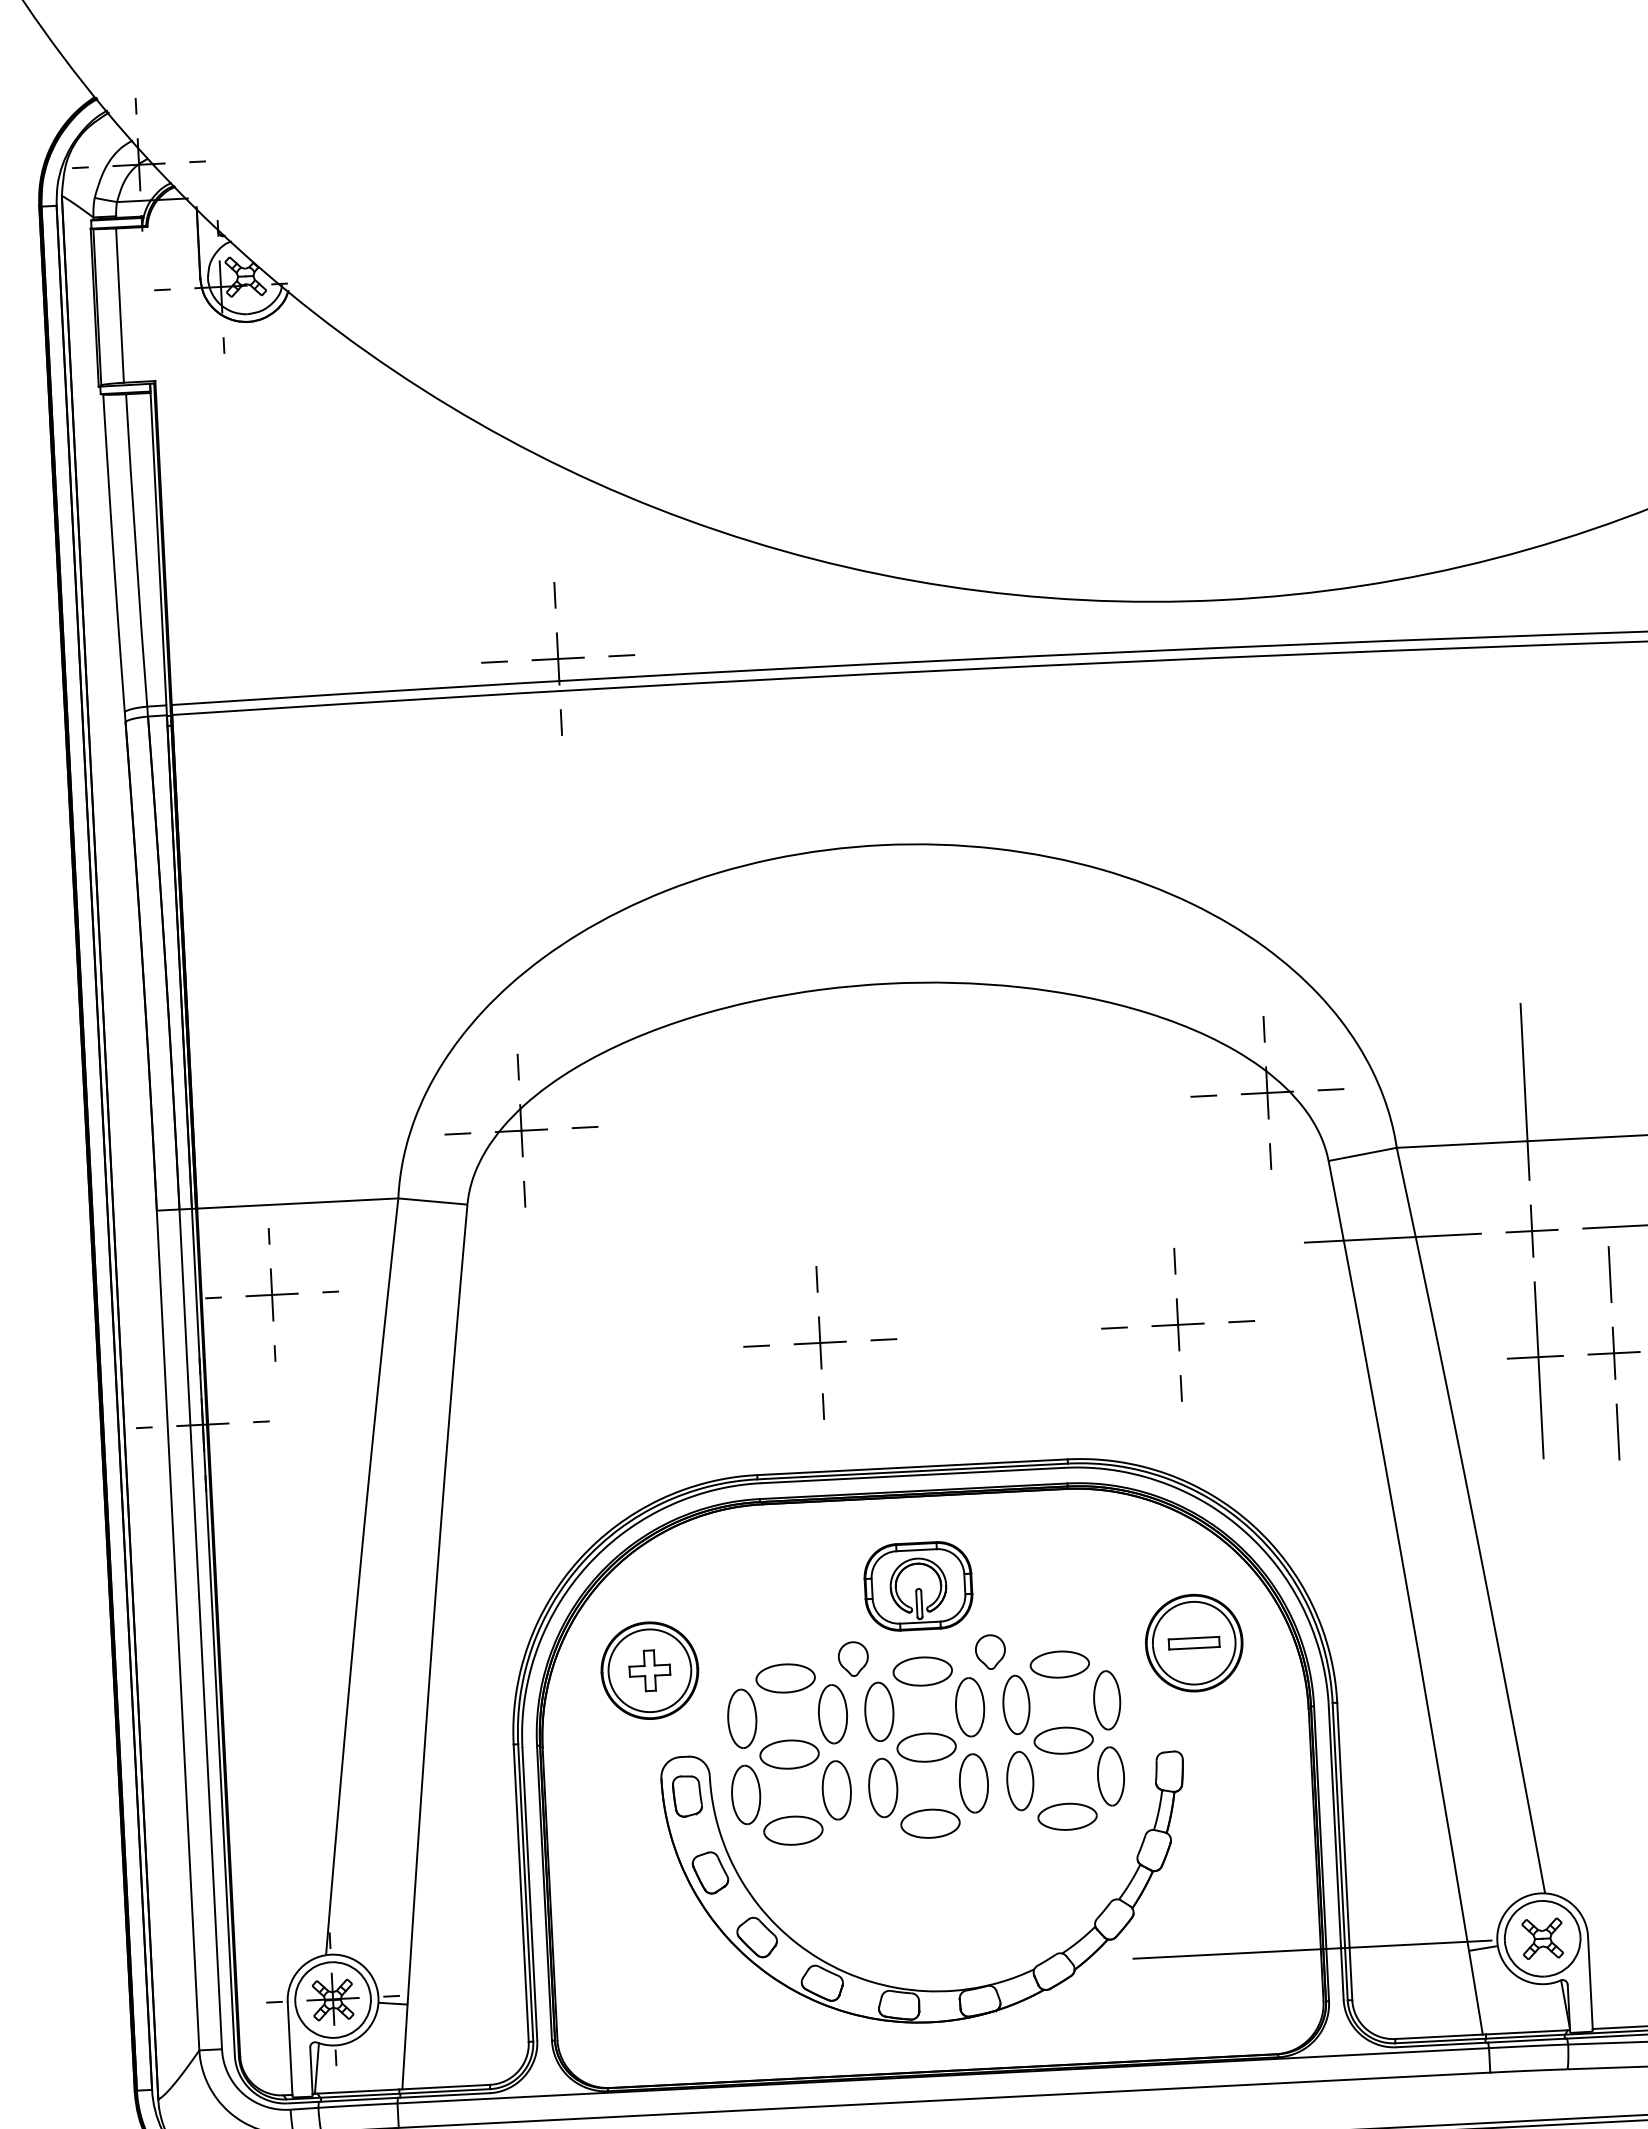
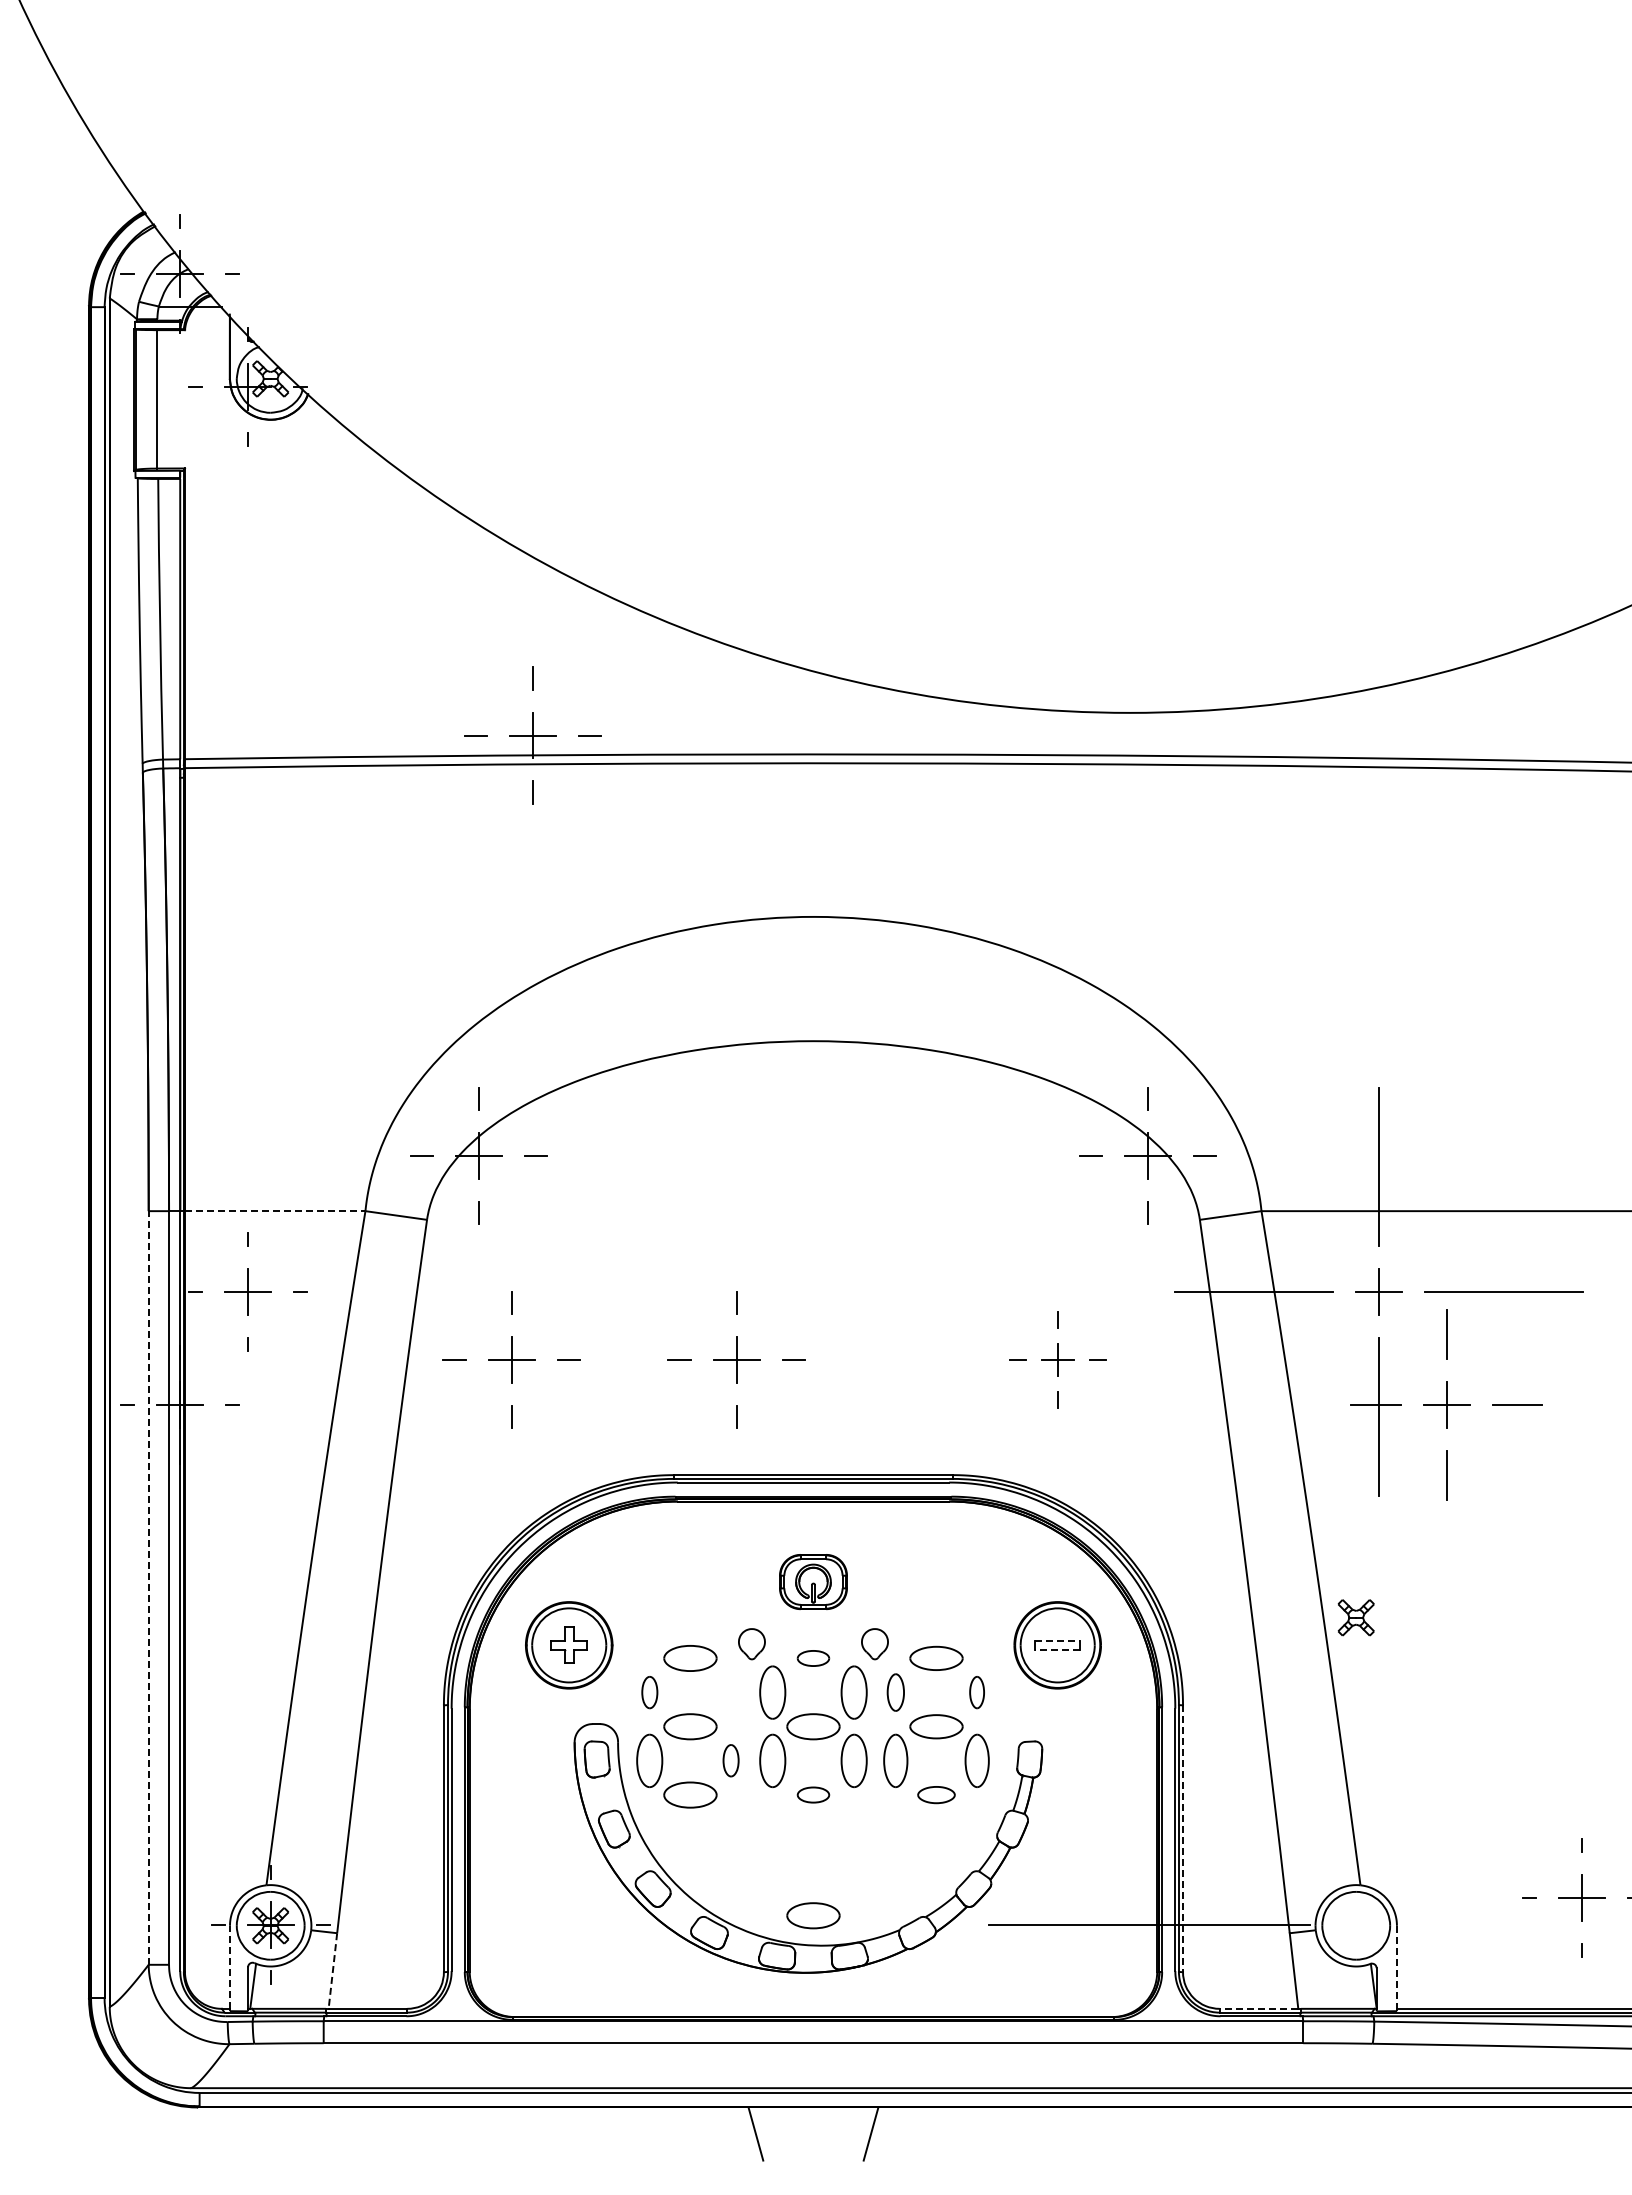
line: (298, 1203) -> (275, 1211), solid -> dashed
part: (1177, 1324) -> (1057, 1359), size x0.7
part: (569, 1355) -> (511, 1359), added
part: (918, 1585) -> (813, 1581), size x0.7
line: (177, 1630) -> (148, 1587), solid -> dashed
line: (1193, 1637) -> (1057, 1640), solid -> dashed
line: (1194, 1647) -> (1057, 1649), solid -> dashed
part: (922, 1671) -> (813, 1658), size x0.6
part: (1106, 1700) -> (976, 1692), size x0.6
part: (1016, 1704) -> (895, 1692), size x0.7
part: (832, 1714) -> (730, 1692), removed
part: (742, 1718) -> (649, 1692), size x0.6
part: (836, 1789) -> (730, 1760), size x0.6
part: (1067, 1816) -> (936, 1794), size x0.7
part: (930, 1823) -> (813, 1794), size x0.6
line: (1345, 1852) -> (1183, 1839), solid -> dashed
part: (1541, 1938) -> (1355, 1617), moved
part: (937, 1957) -> (813, 1915), added
line: (1589, 1982) -> (1396, 1967), solid -> dashed
line: (1438, 2036) -> (1258, 2008), solid -> dashed
line: (404, 2047) -> (332, 1971), solid -> dashed
line: (290, 2048) -> (230, 1967), solid -> dashed

